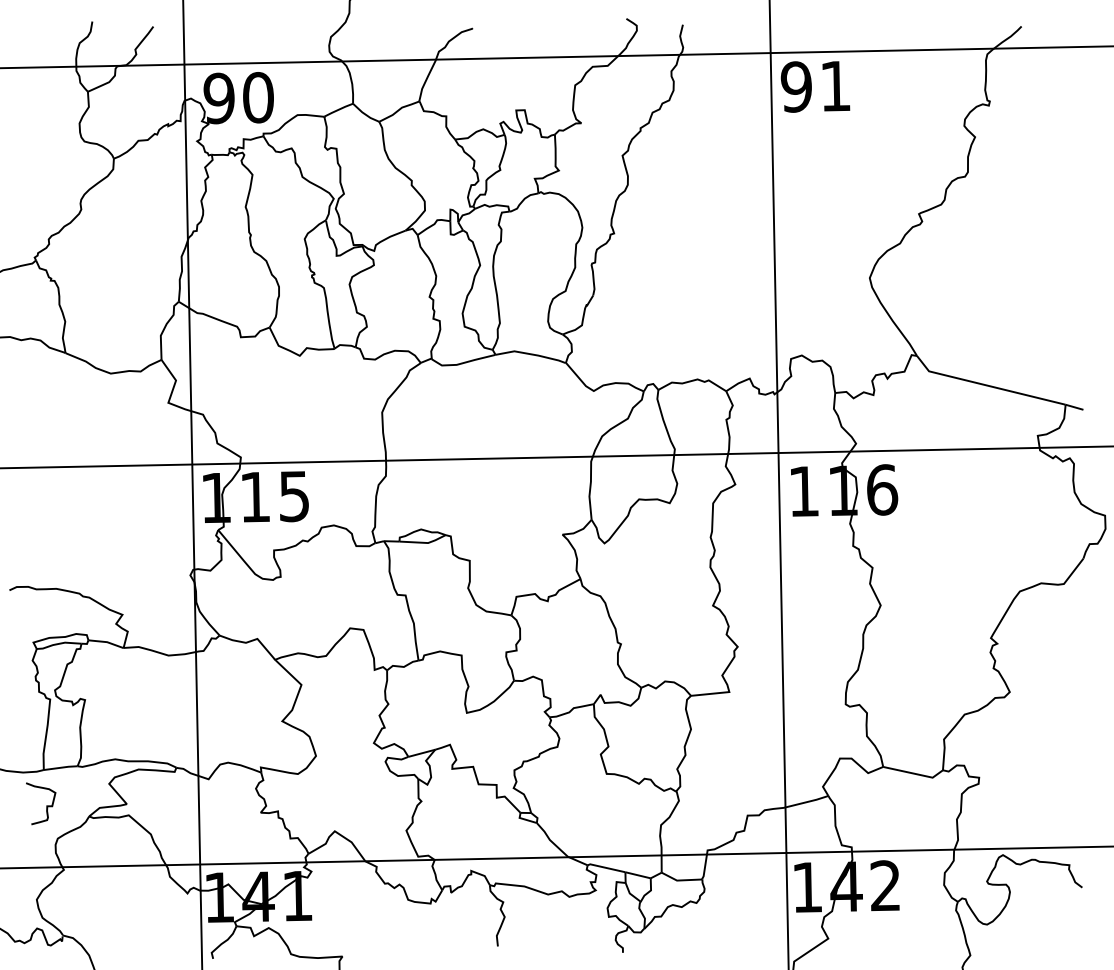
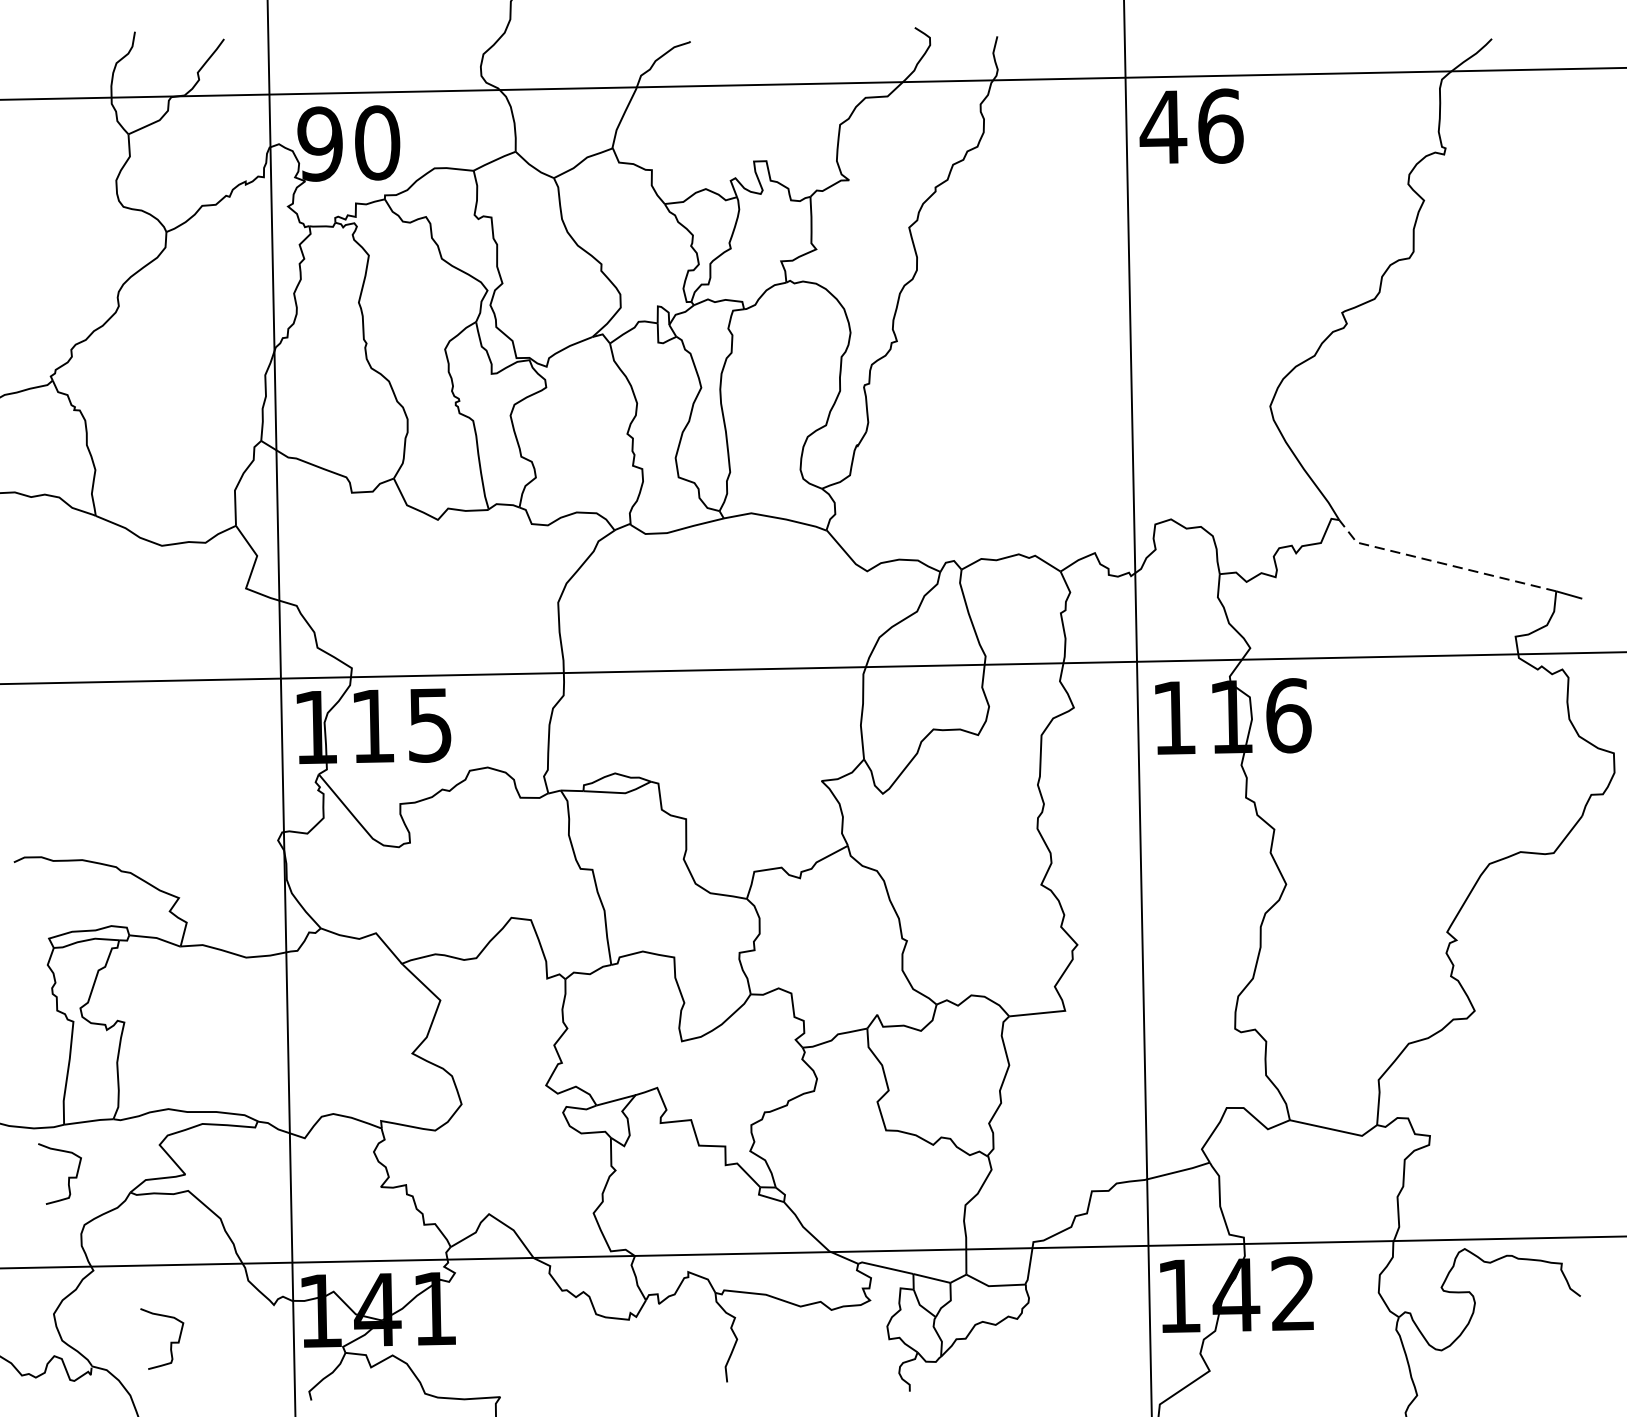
text: (815, 86) -> (1190, 126), 91 -> 46
line: (987, 385) -> (1442, 563), solid -> dashed
curve: (116, 918) -> (170, 1341), added

